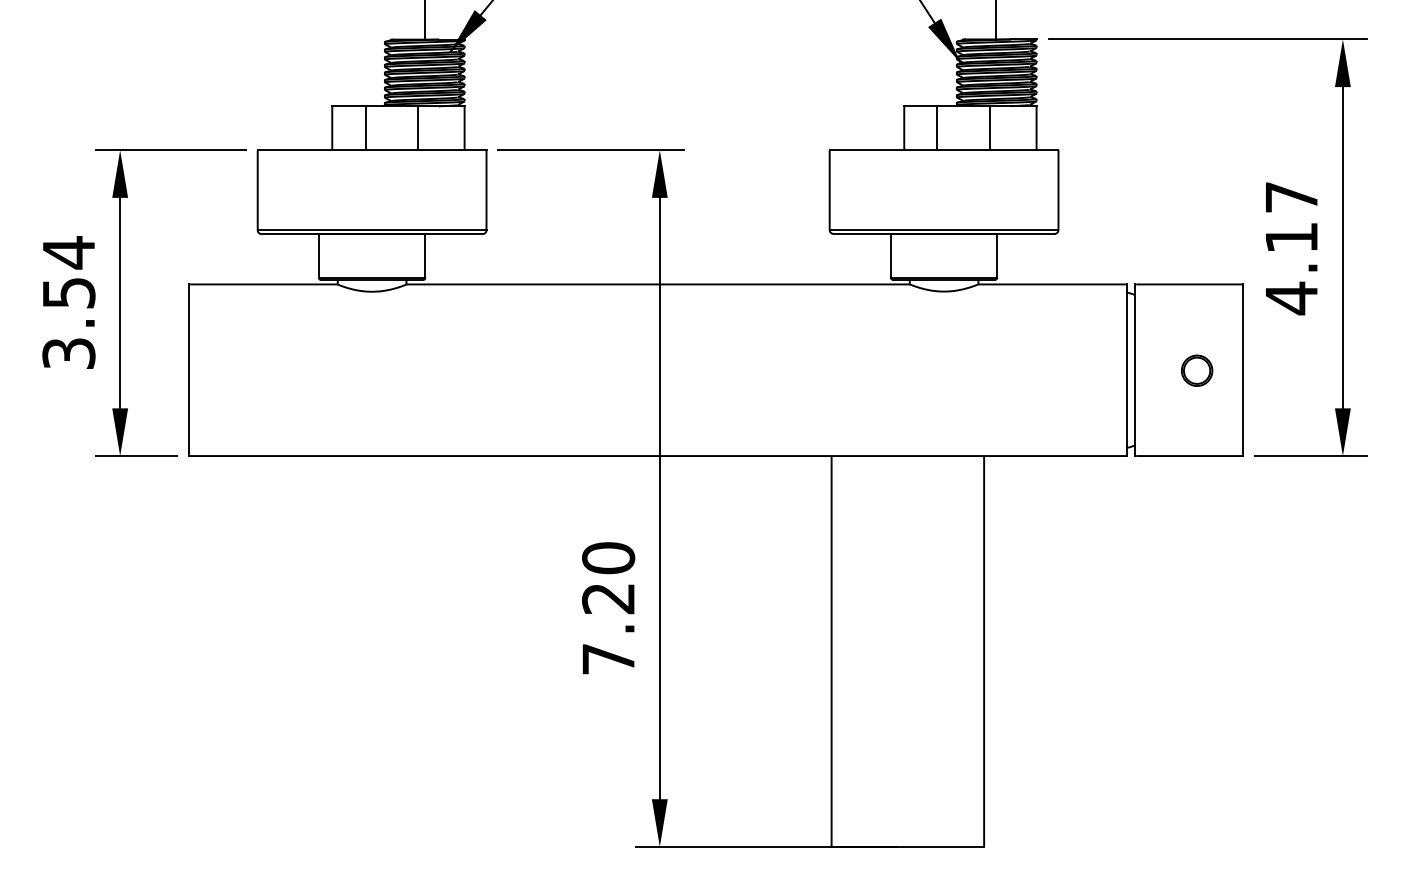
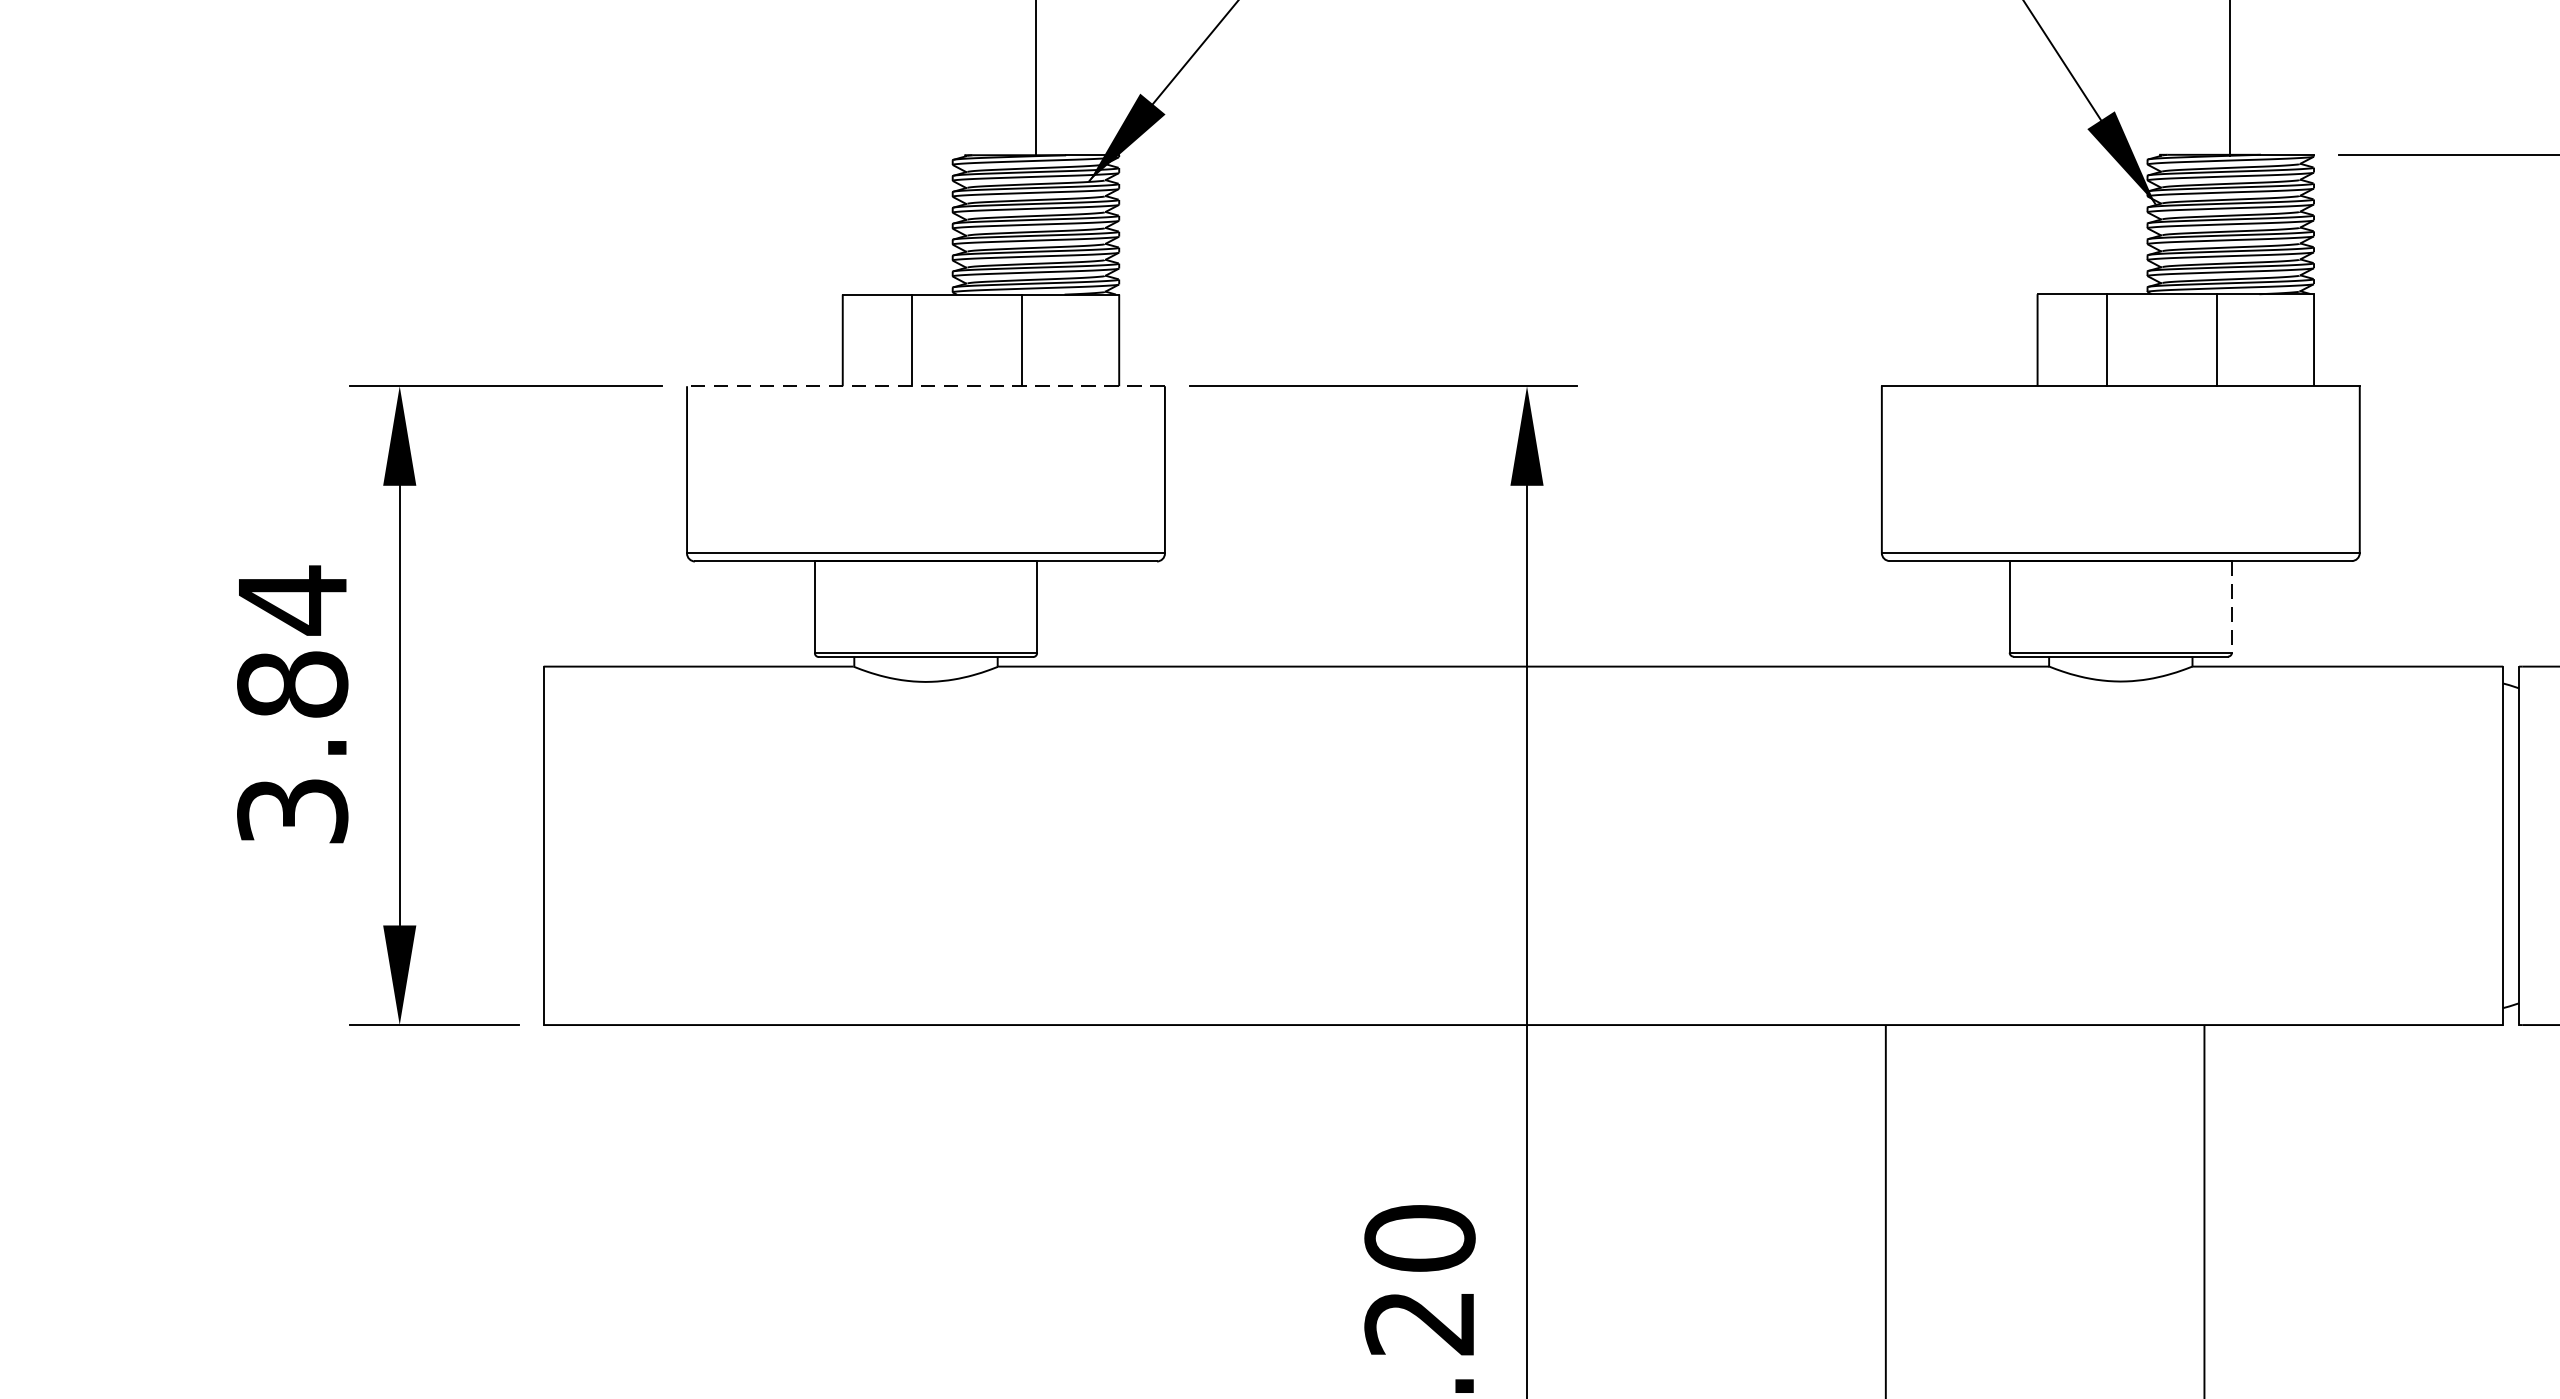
line: (371, 150) -> (924, 386), solid -> dashed
line: (997, 255) -> (2232, 606), solid -> dashed
text: (68, 292) -> (291, 683), 3.54 -> 3.84

